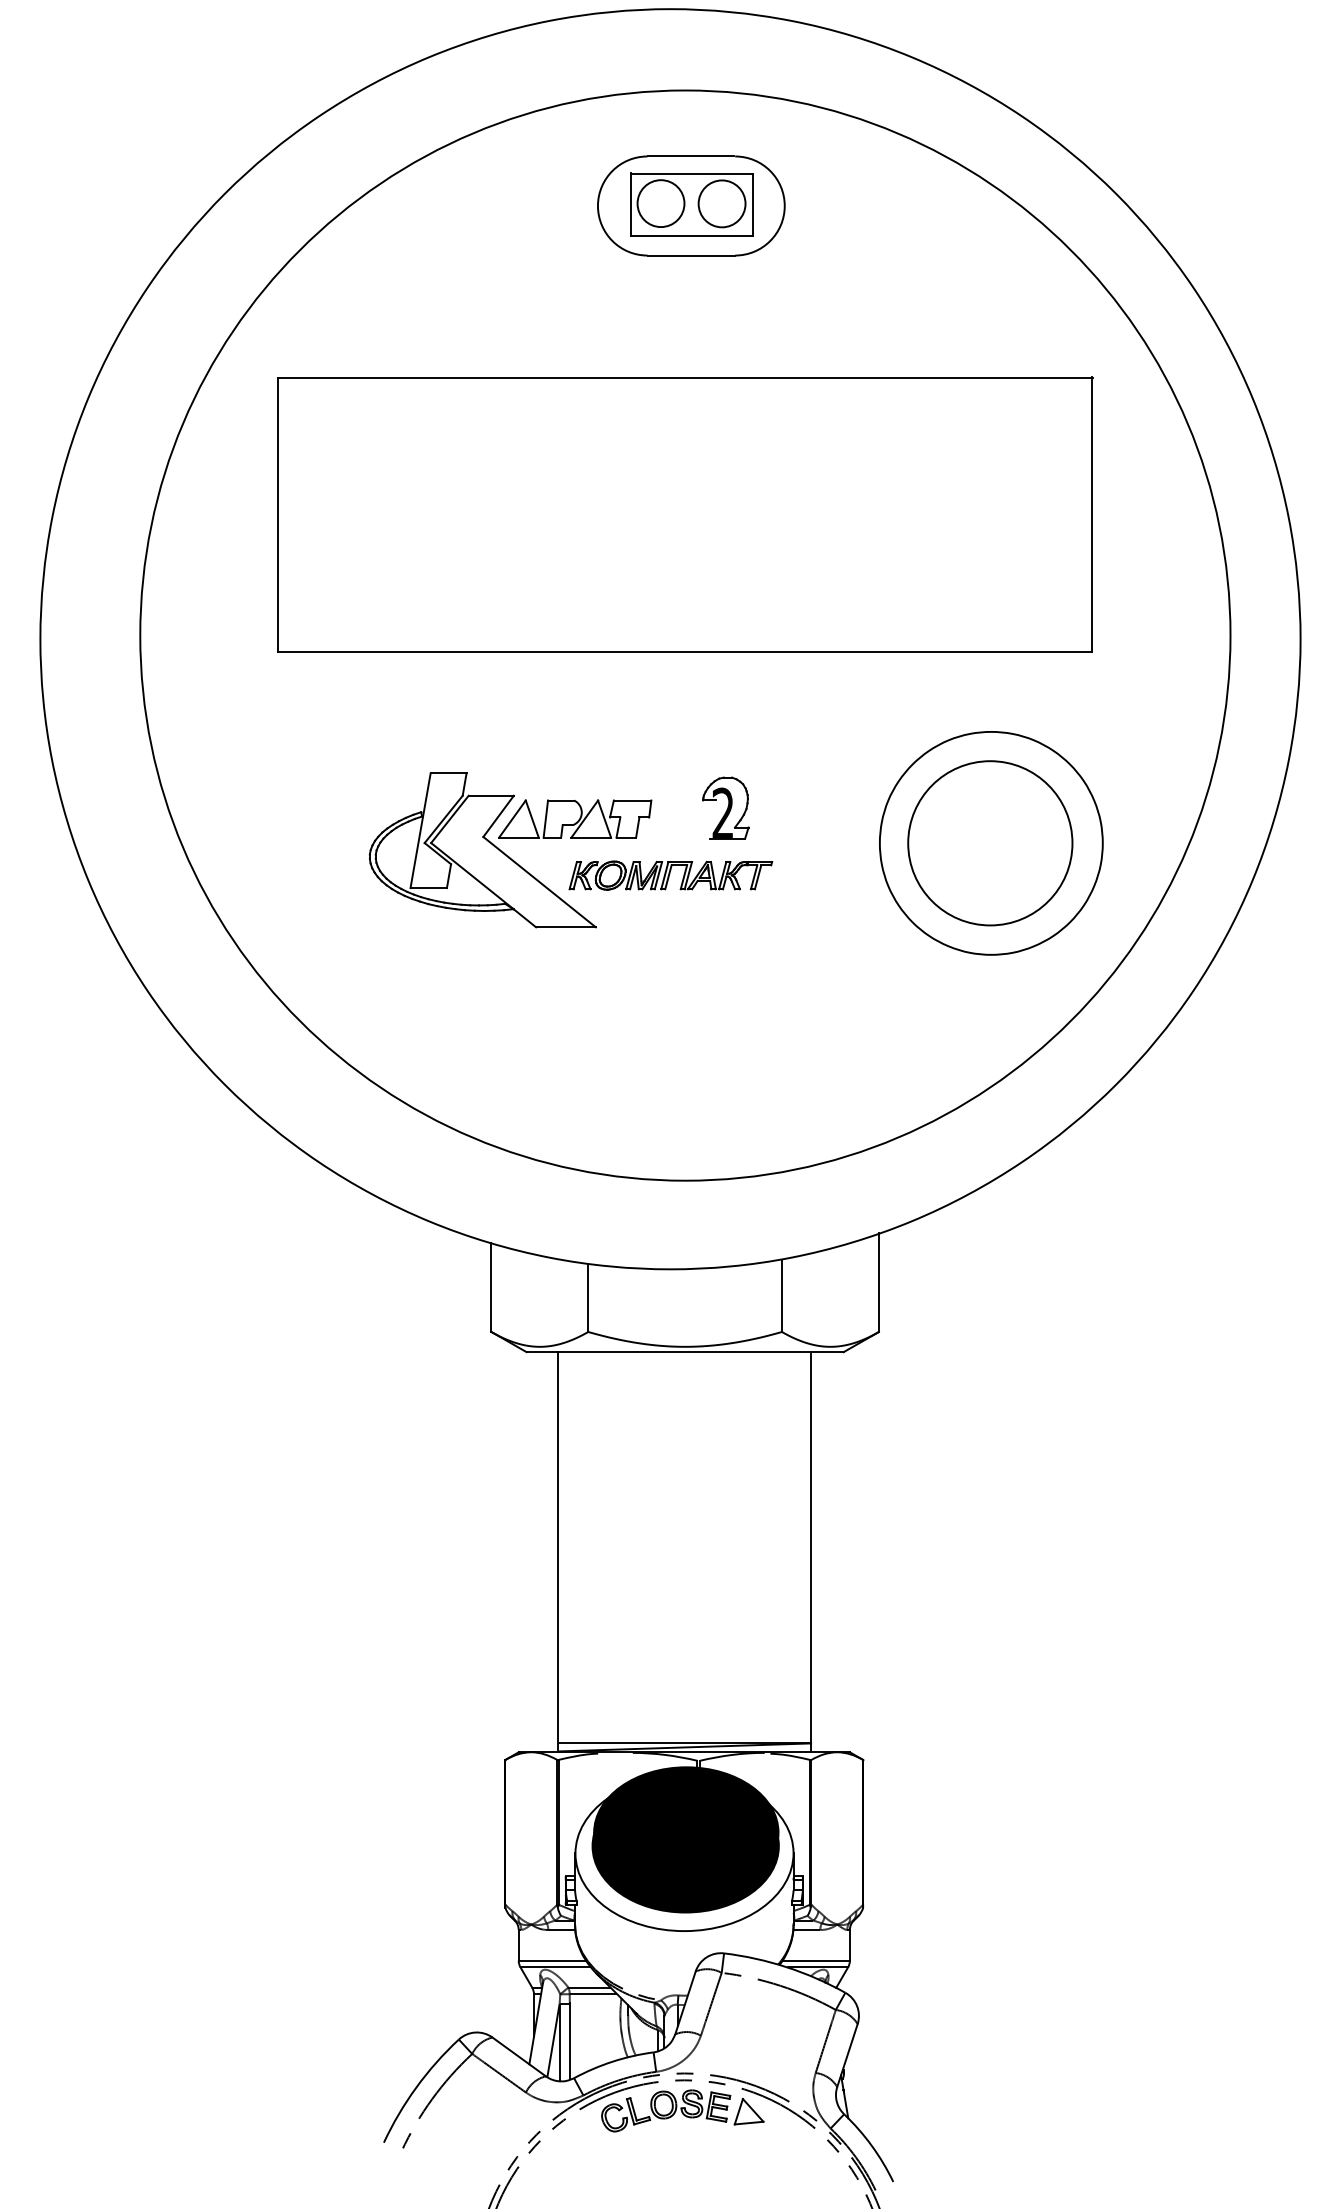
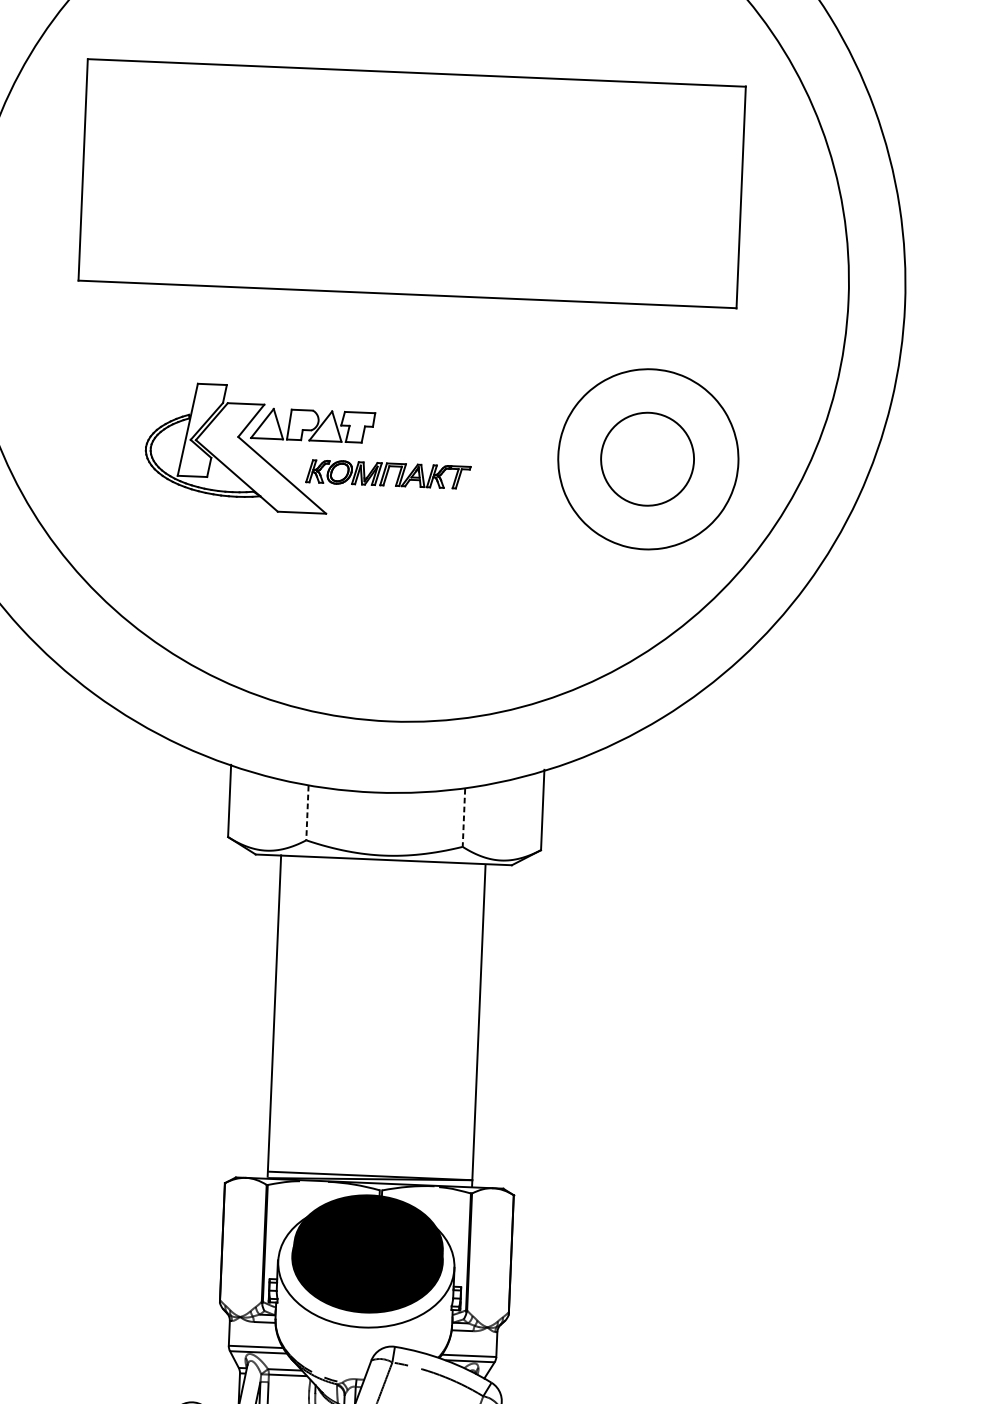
part: (725, 807) -> (434, 421), removed
circle: (990, 843) -> (647, 459), size x0.7
line: (781, 1296) -> (463, 818), solid -> dashed
line: (588, 1298) -> (307, 813), solid -> dashed

